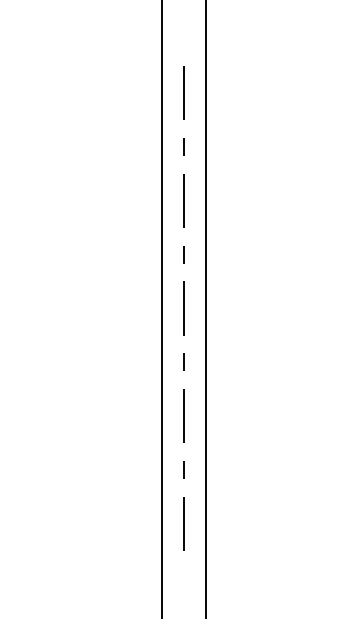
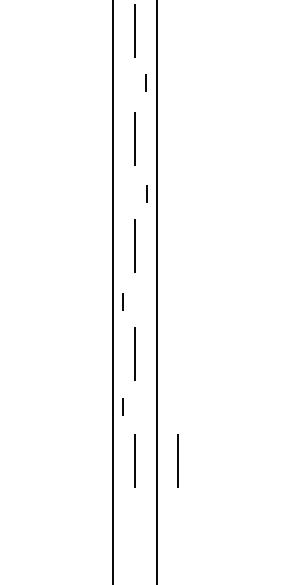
line: (183, 146) -> (145, 82), moved
line: (183, 254) -> (146, 194), moved
line: (183, 361) -> (122, 300), moved
line: (183, 469) -> (122, 406), moved
line: (226, 523) -> (177, 460), added

